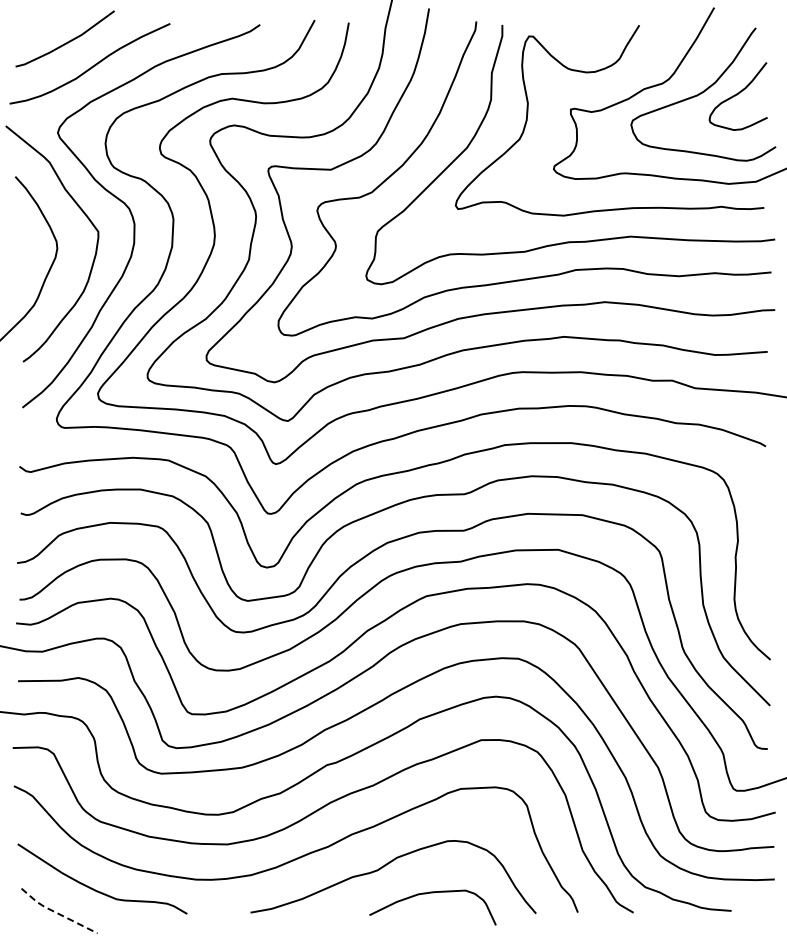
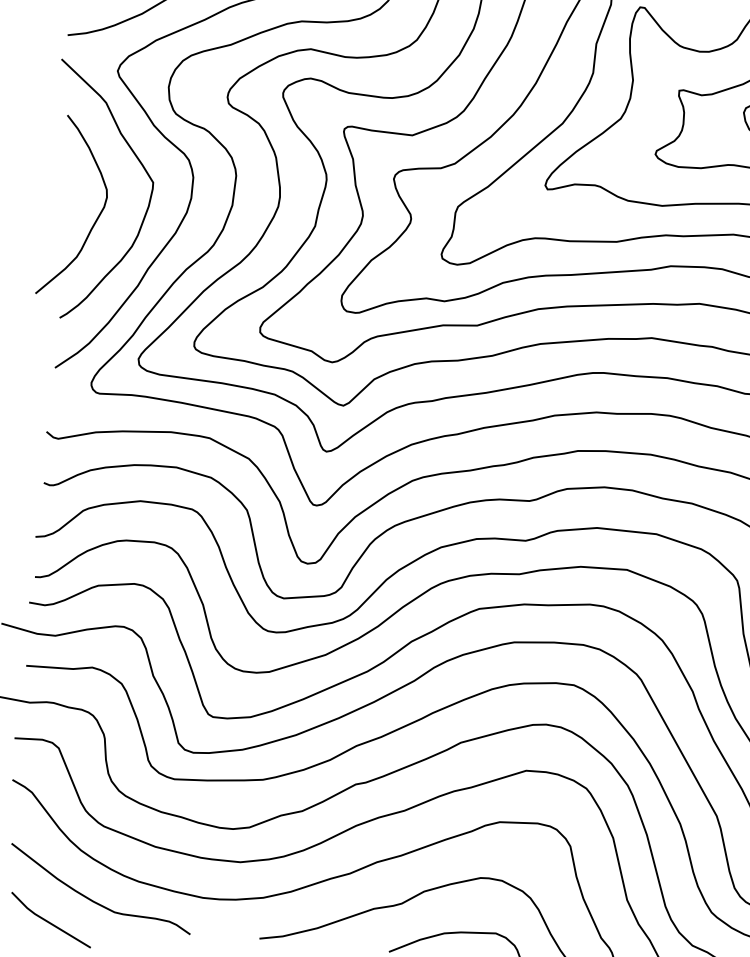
line: (56, 912) -> (47, 921), dashed -> solid

